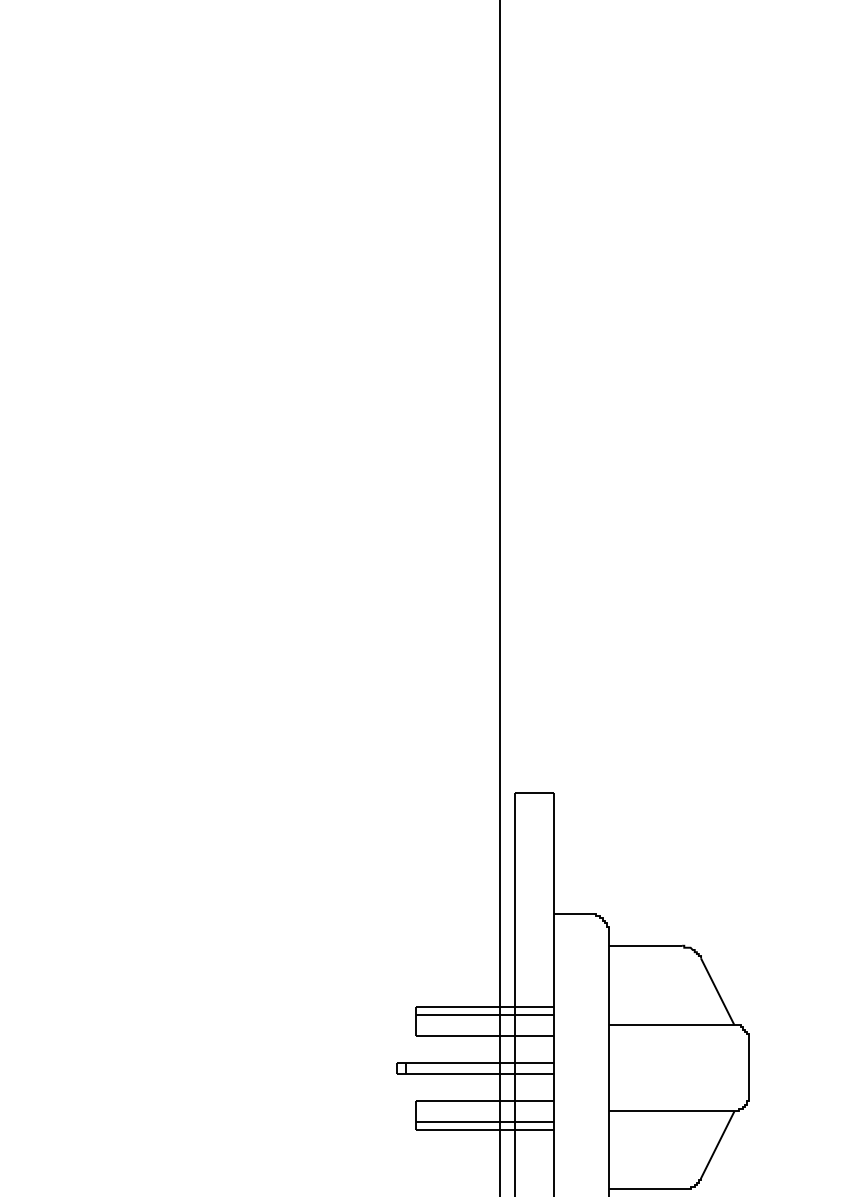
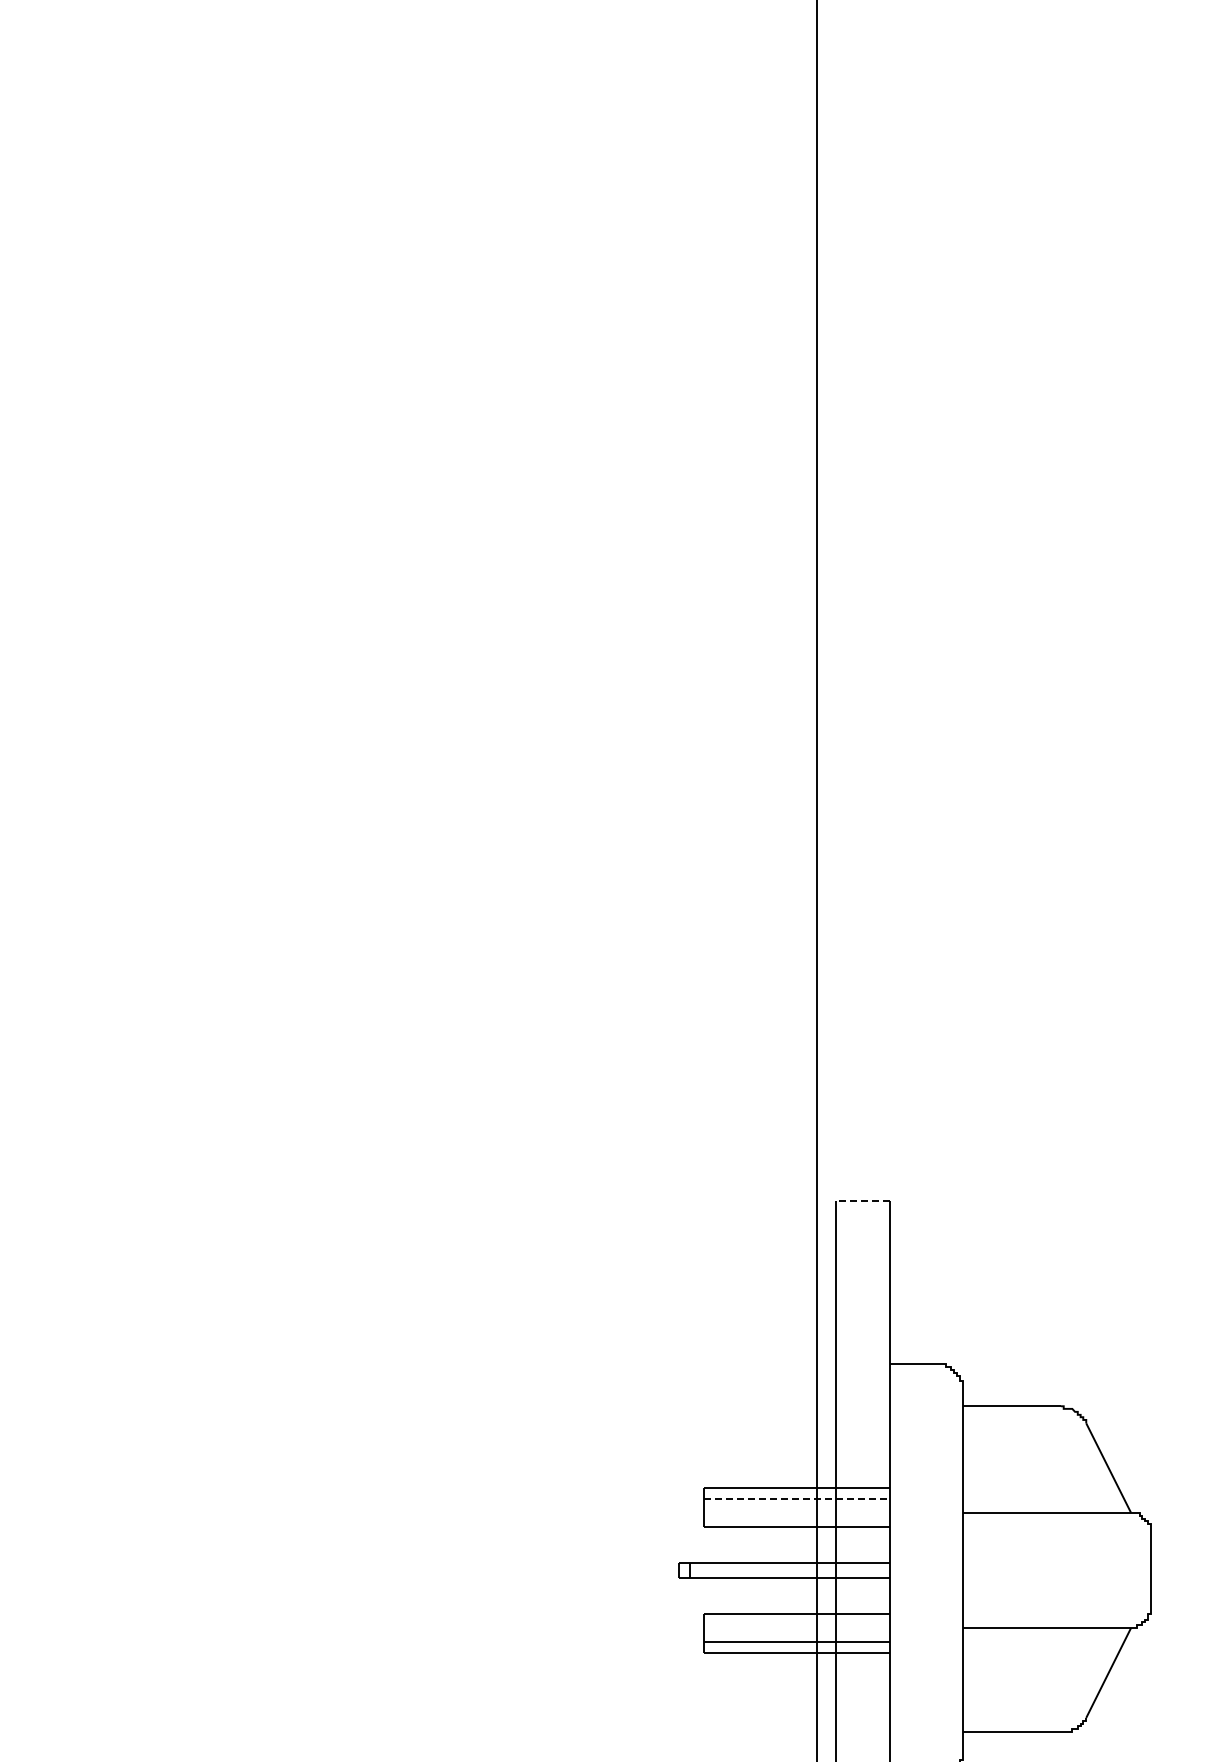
line: (534, 793) -> (863, 1201), solid -> dashed
line: (484, 1014) -> (796, 1498), solid -> dashed

